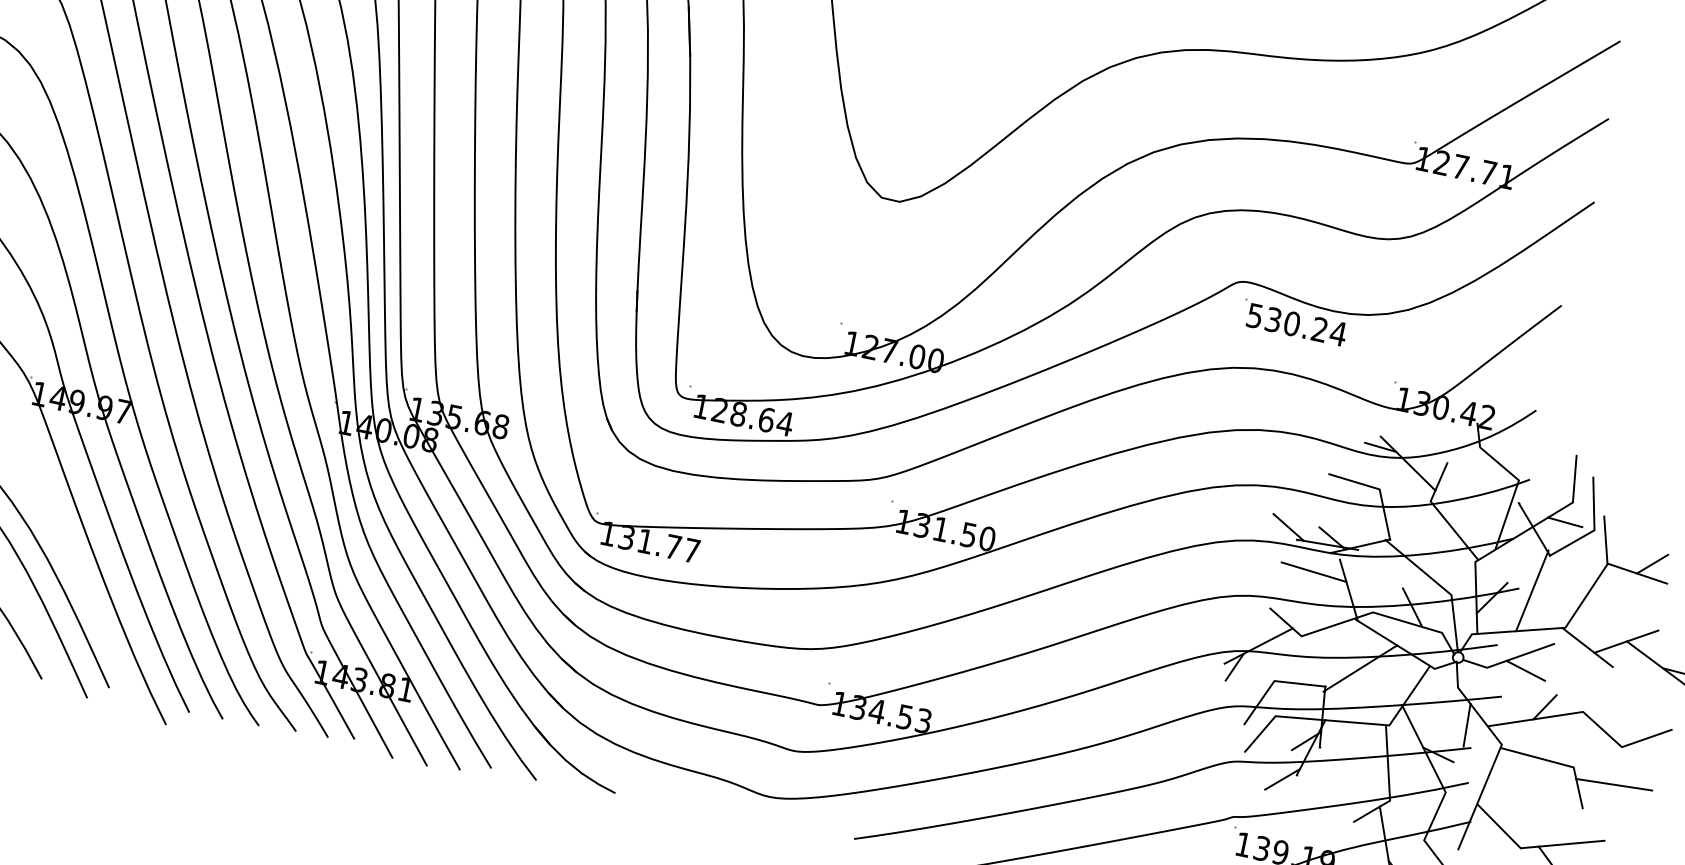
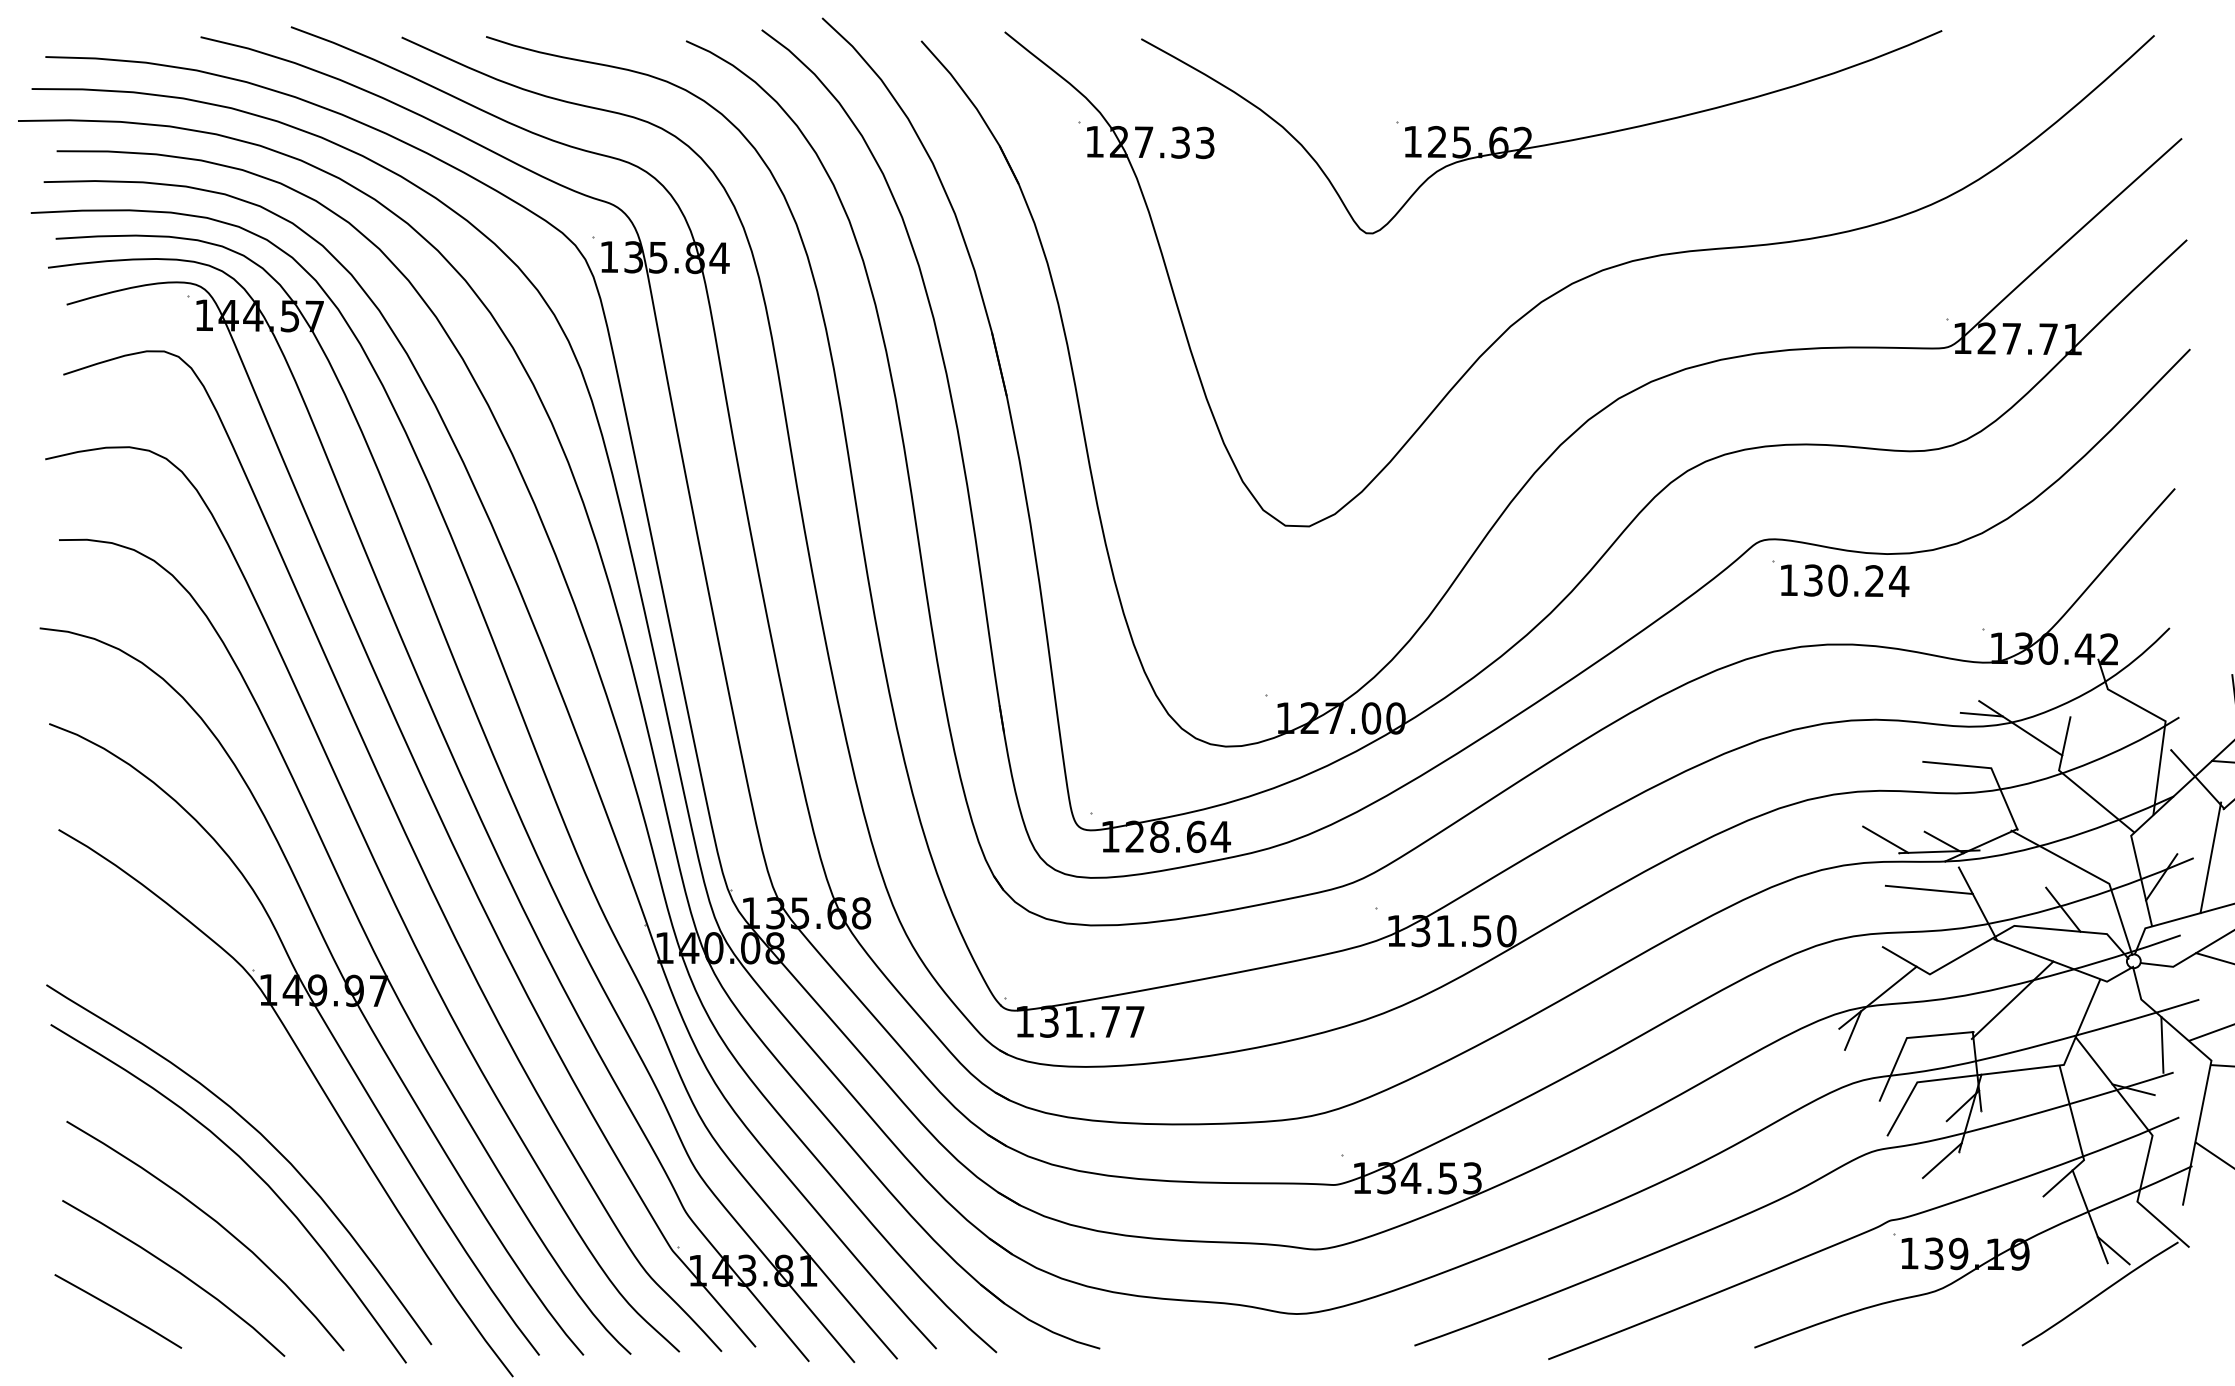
text: (1254, 316) -> (1788, 580), 530.24 -> 130.24

